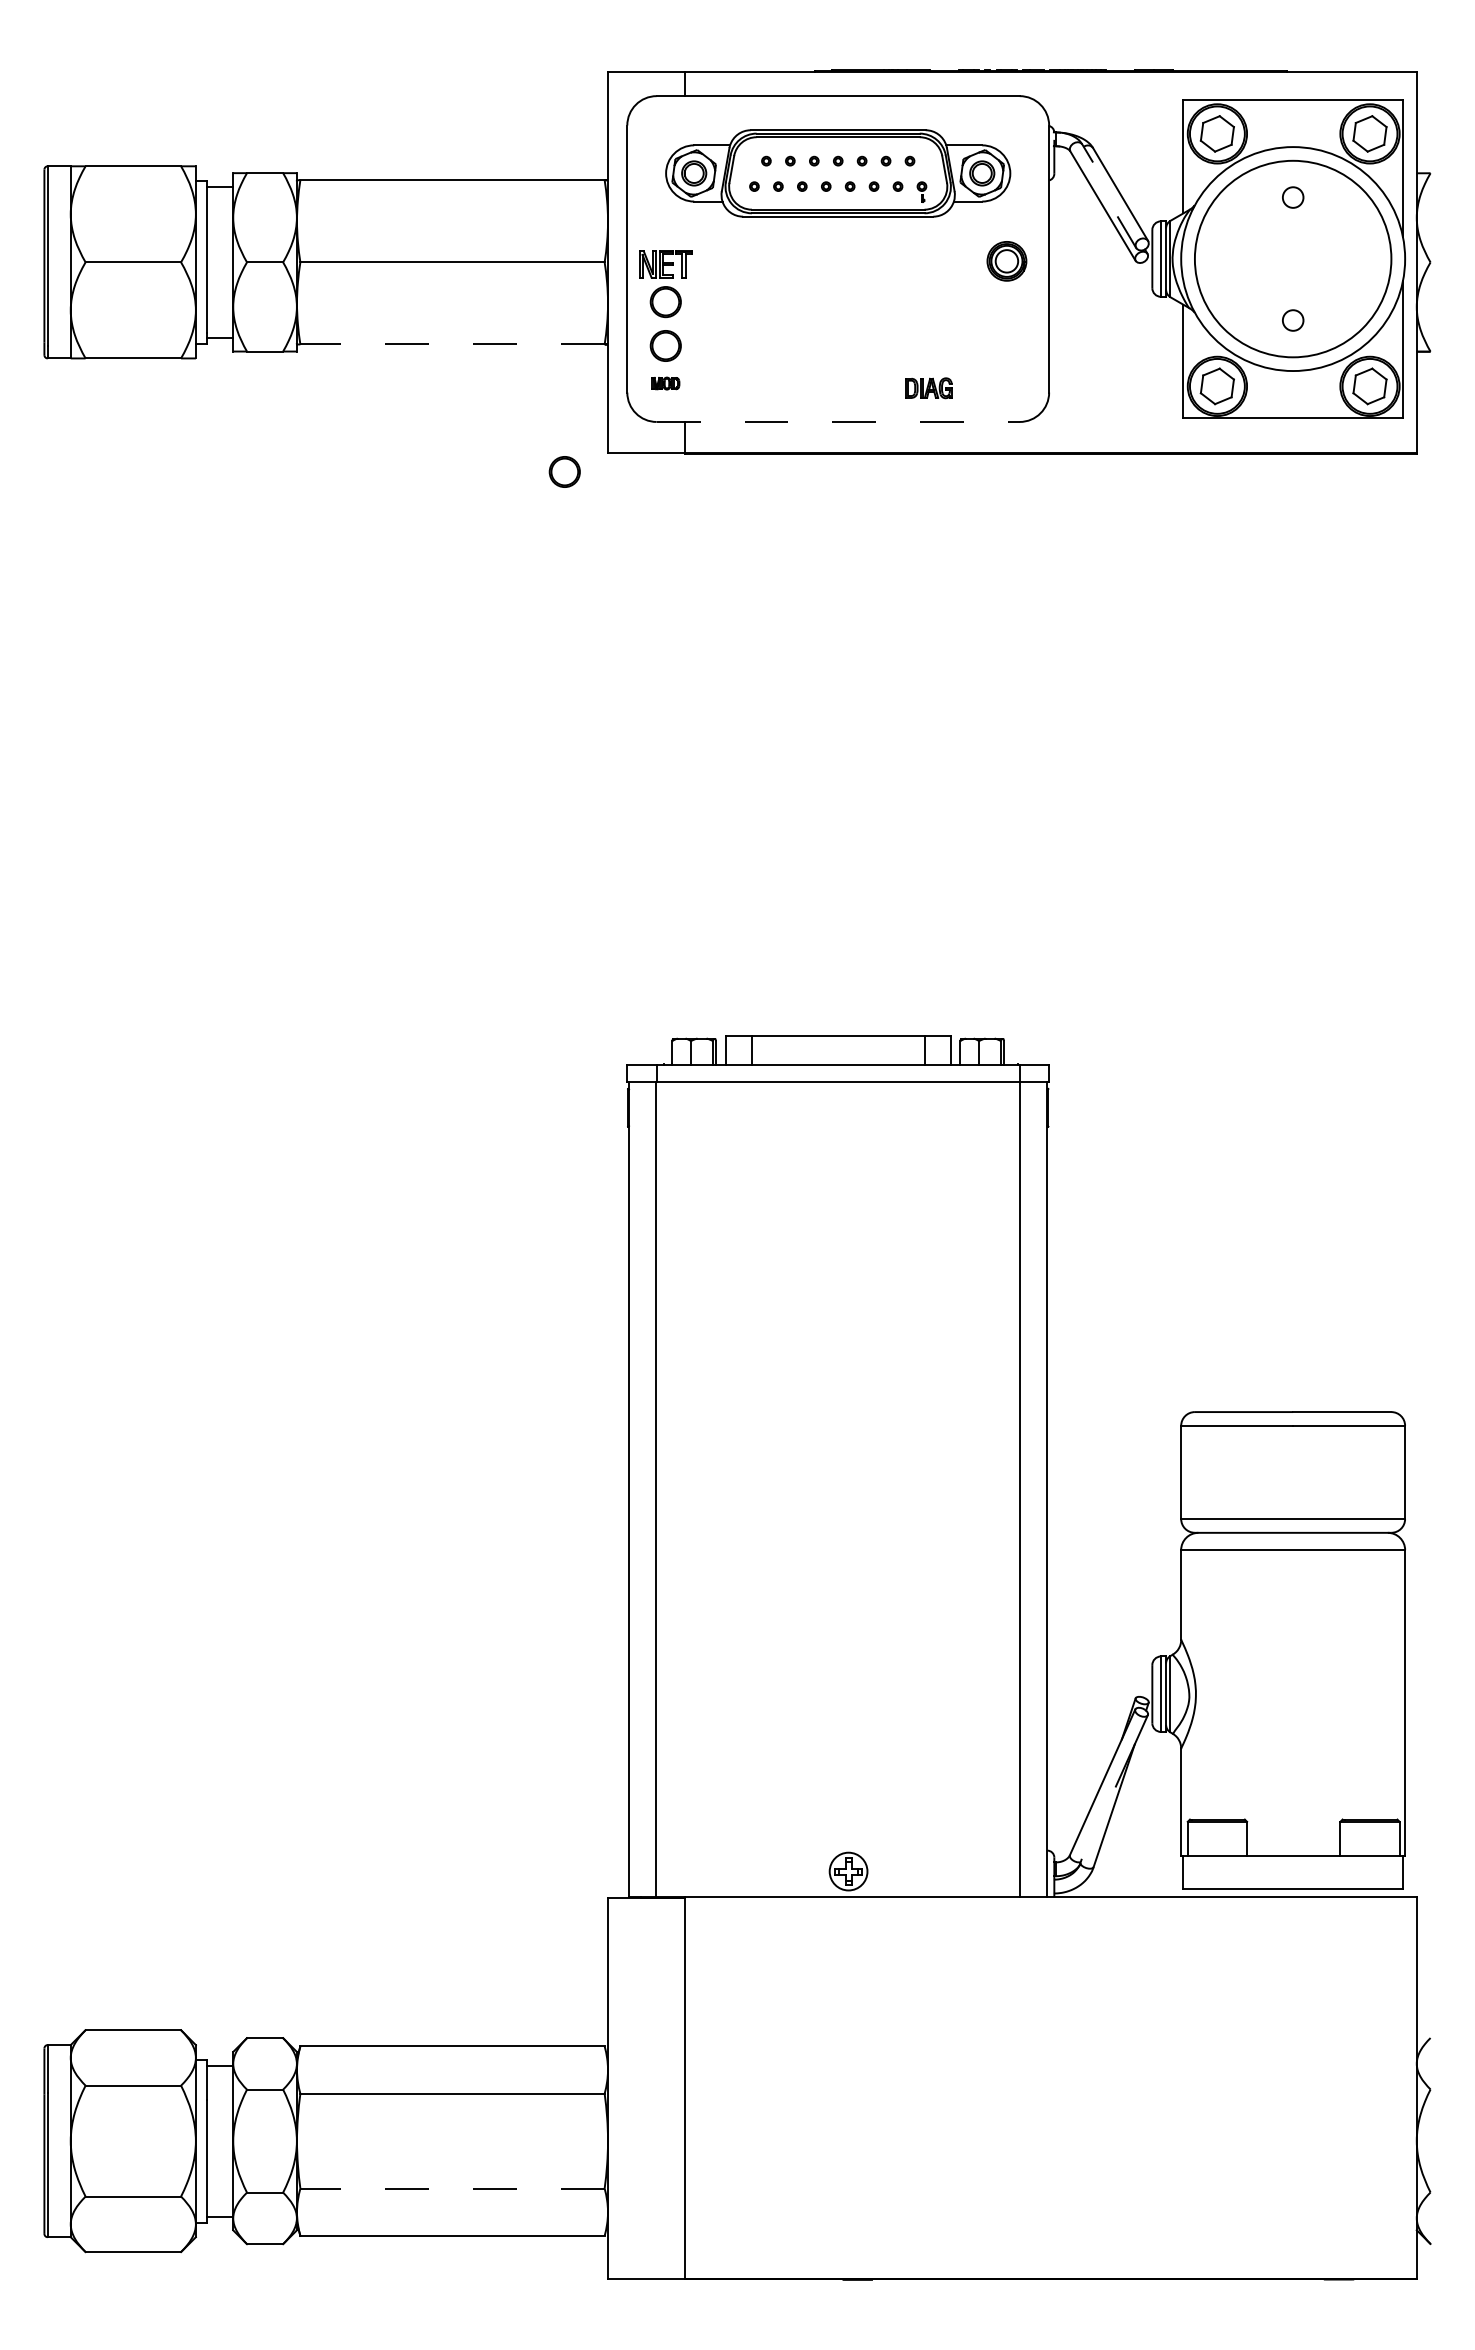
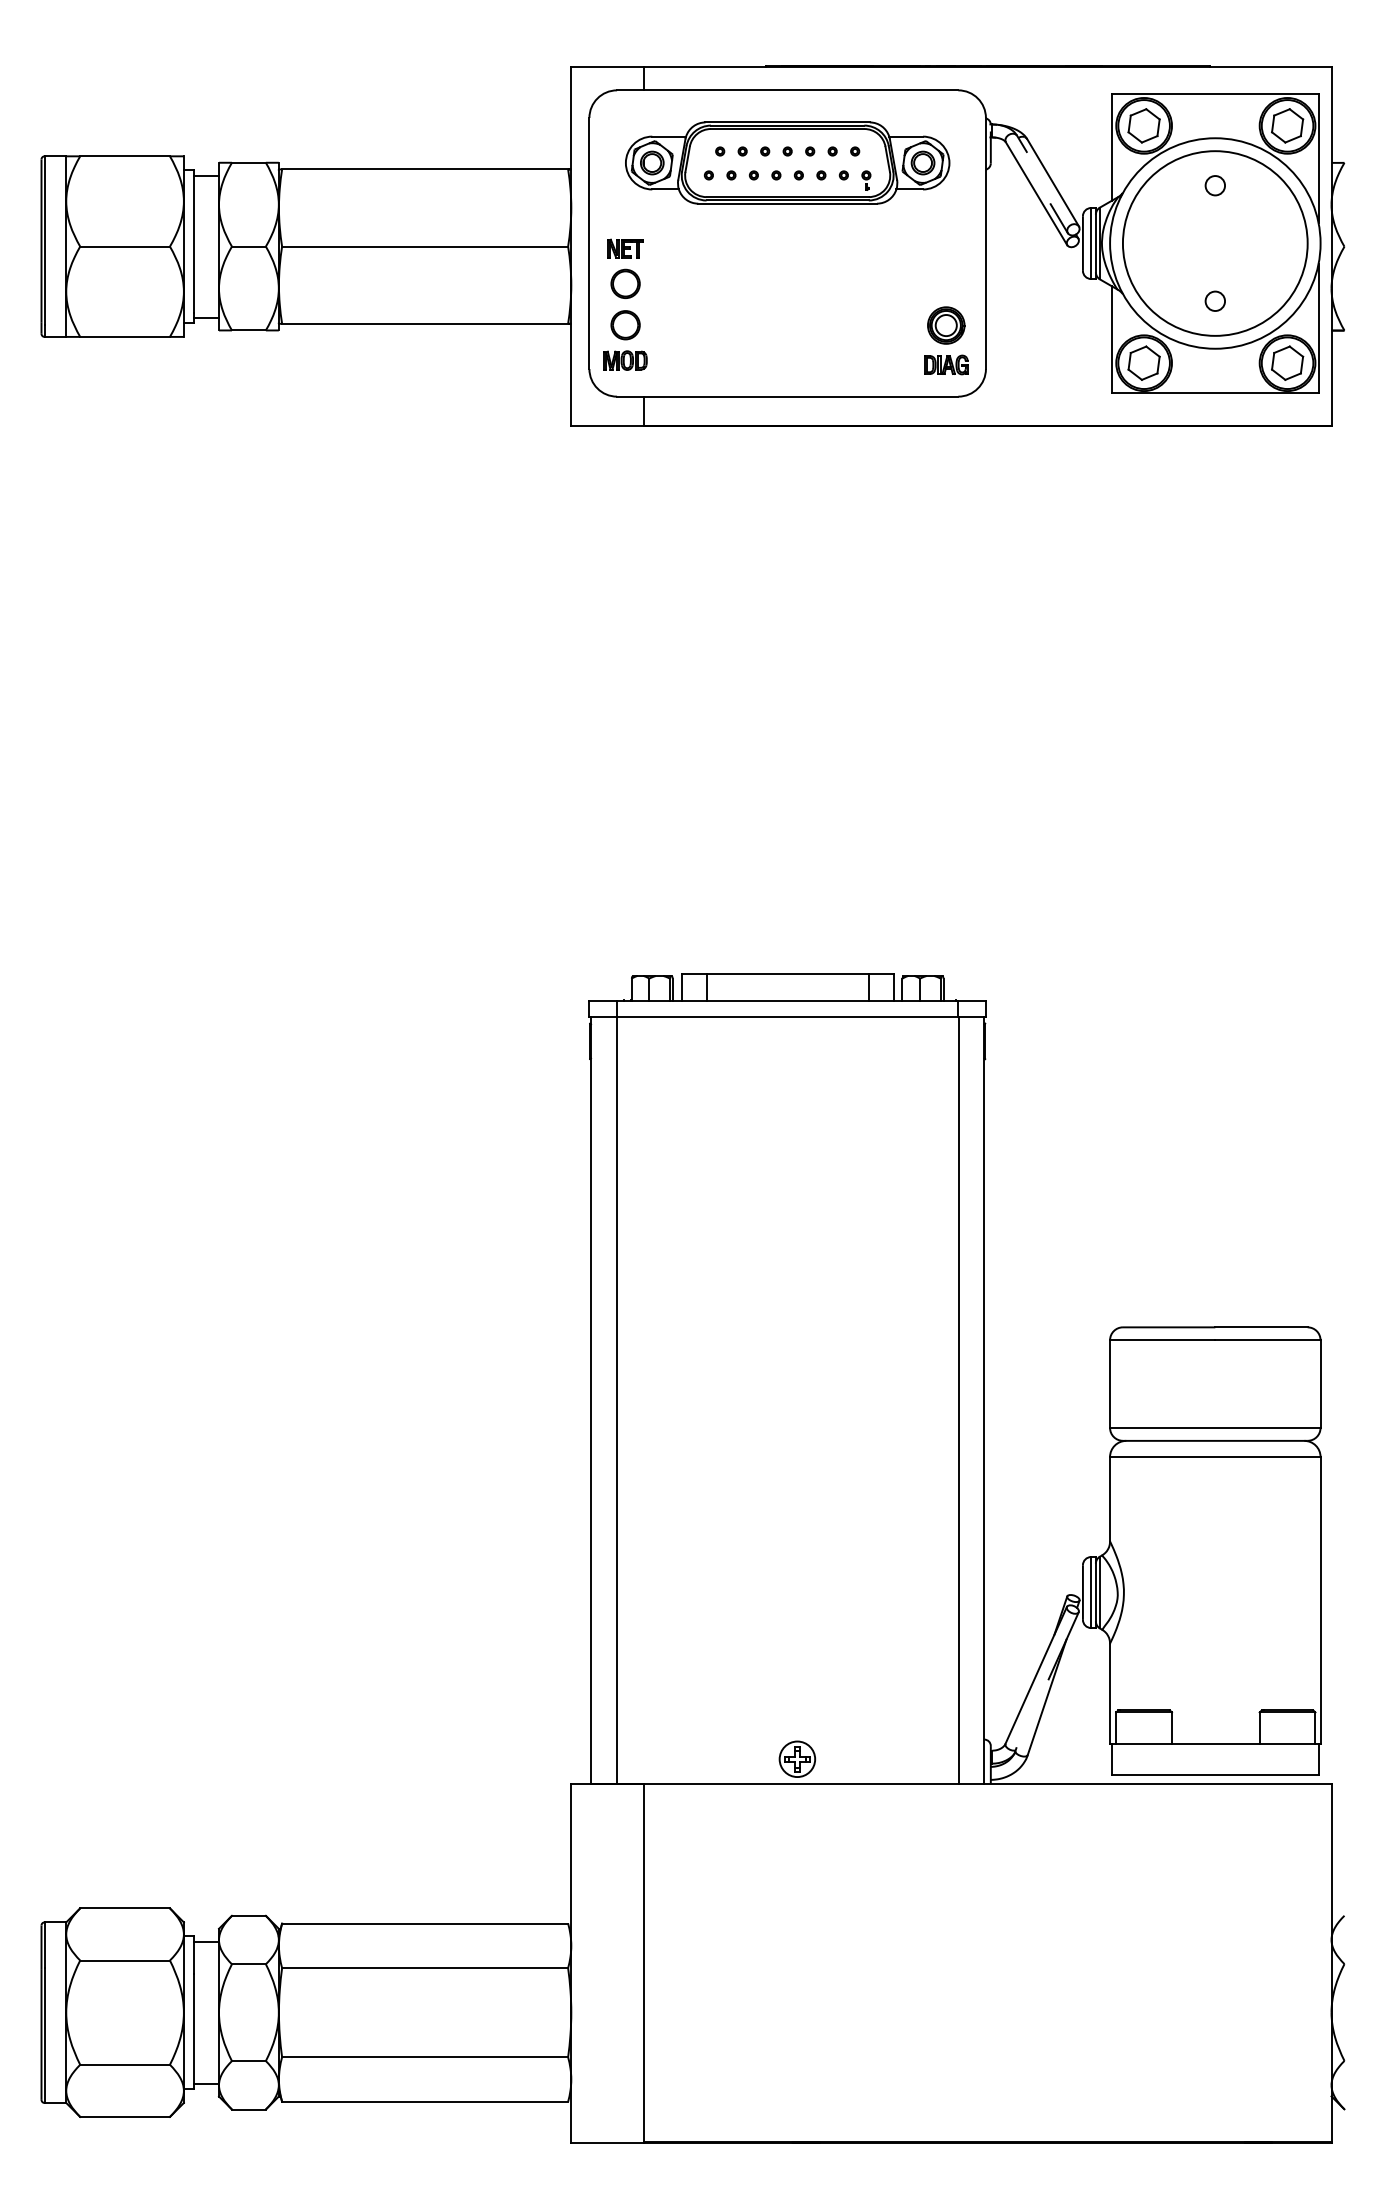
part: (1006, 261) -> (945, 325), moved
part: (665, 264) -> (625, 248), size x0.71
line: (452, 344) -> (425, 323), dashed -> solid
part: (665, 383) -> (625, 360), size x1.67
part: (928, 388) -> (945, 365), moved
line: (838, 422) -> (787, 397), dashed -> solid
part: (564, 471) -> (530, 443), removed
line: (452, 2188) -> (425, 2057), dashed -> solid

